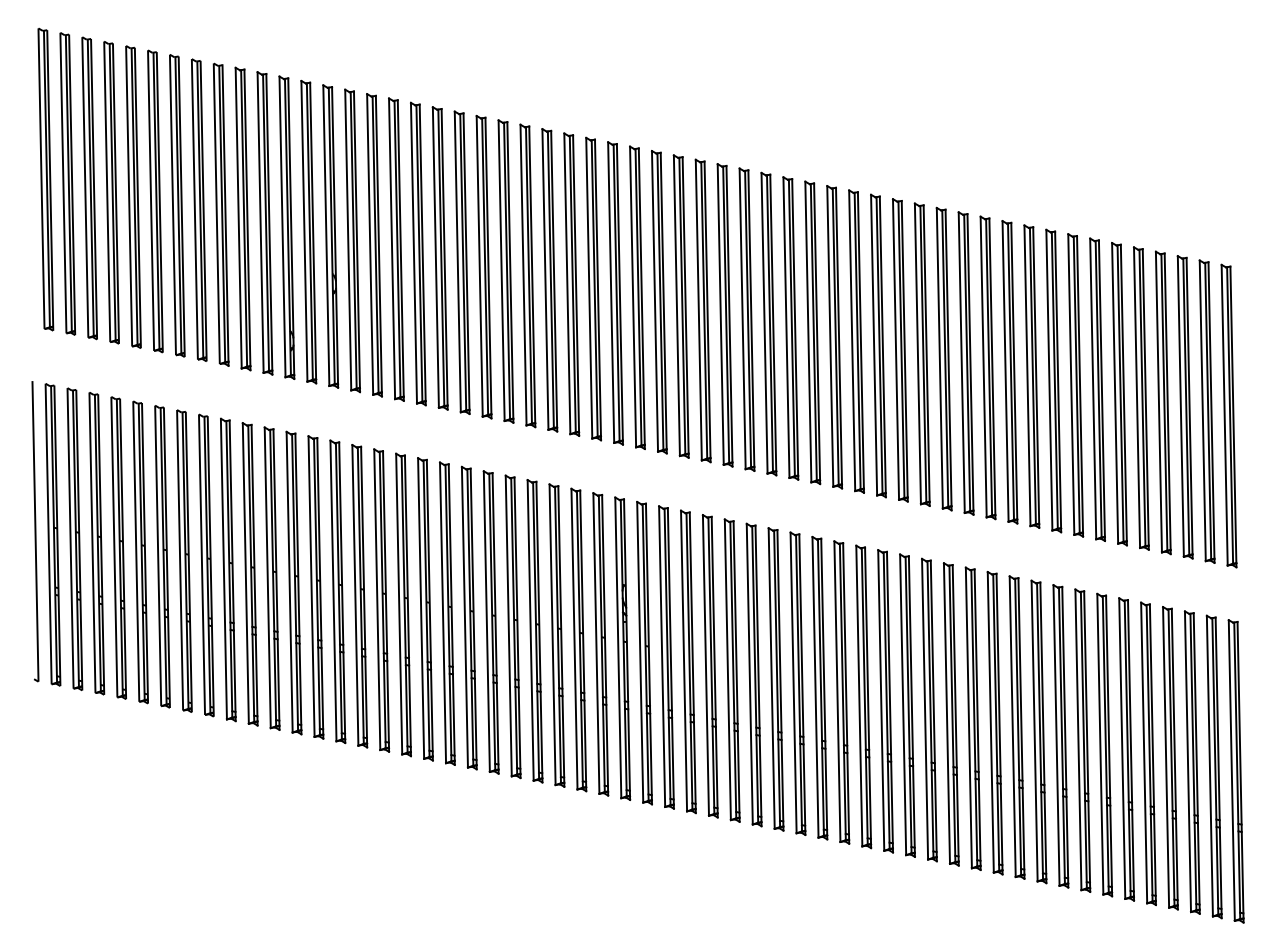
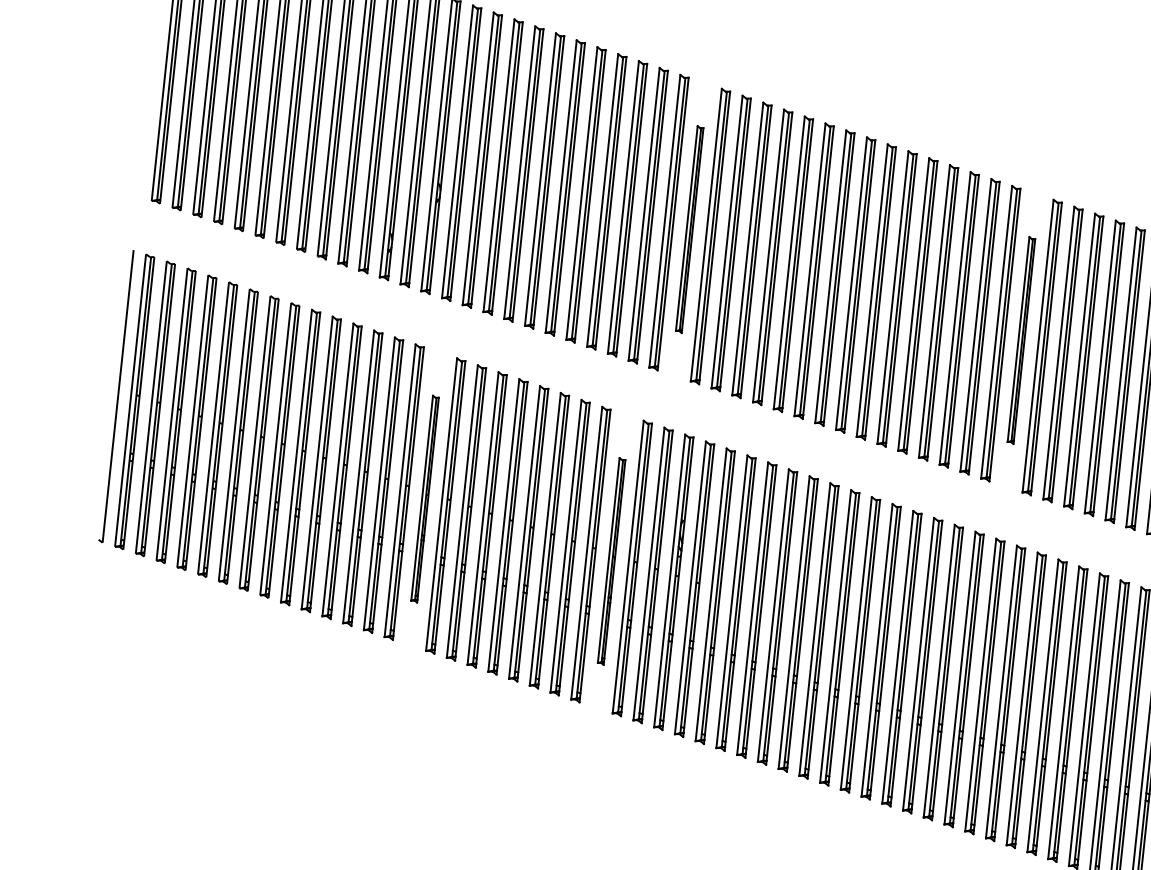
part: (593, 288) -> (689, 229), size x0.7
part: (943, 358) -> (1020, 339), size x0.7
part: (359, 596) -> (424, 499), size x0.7
part: (556, 635) -> (611, 561), size x0.7

